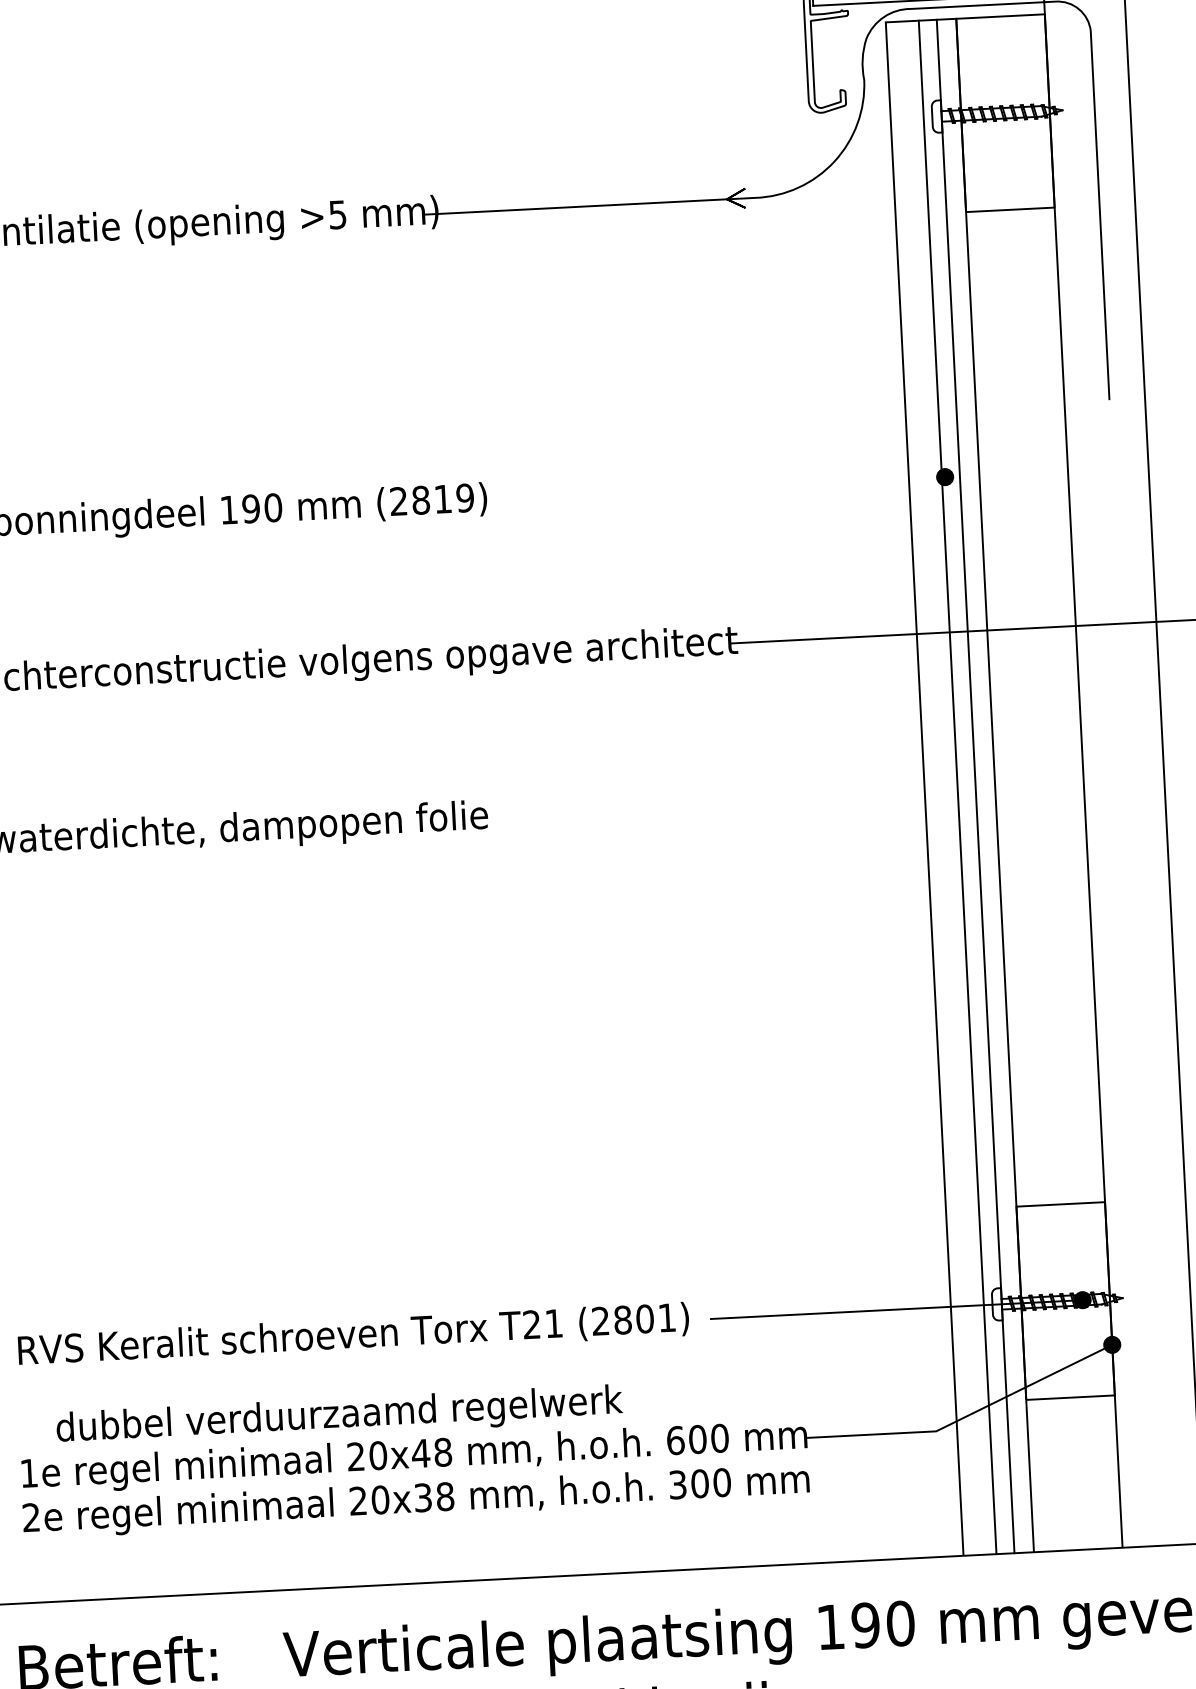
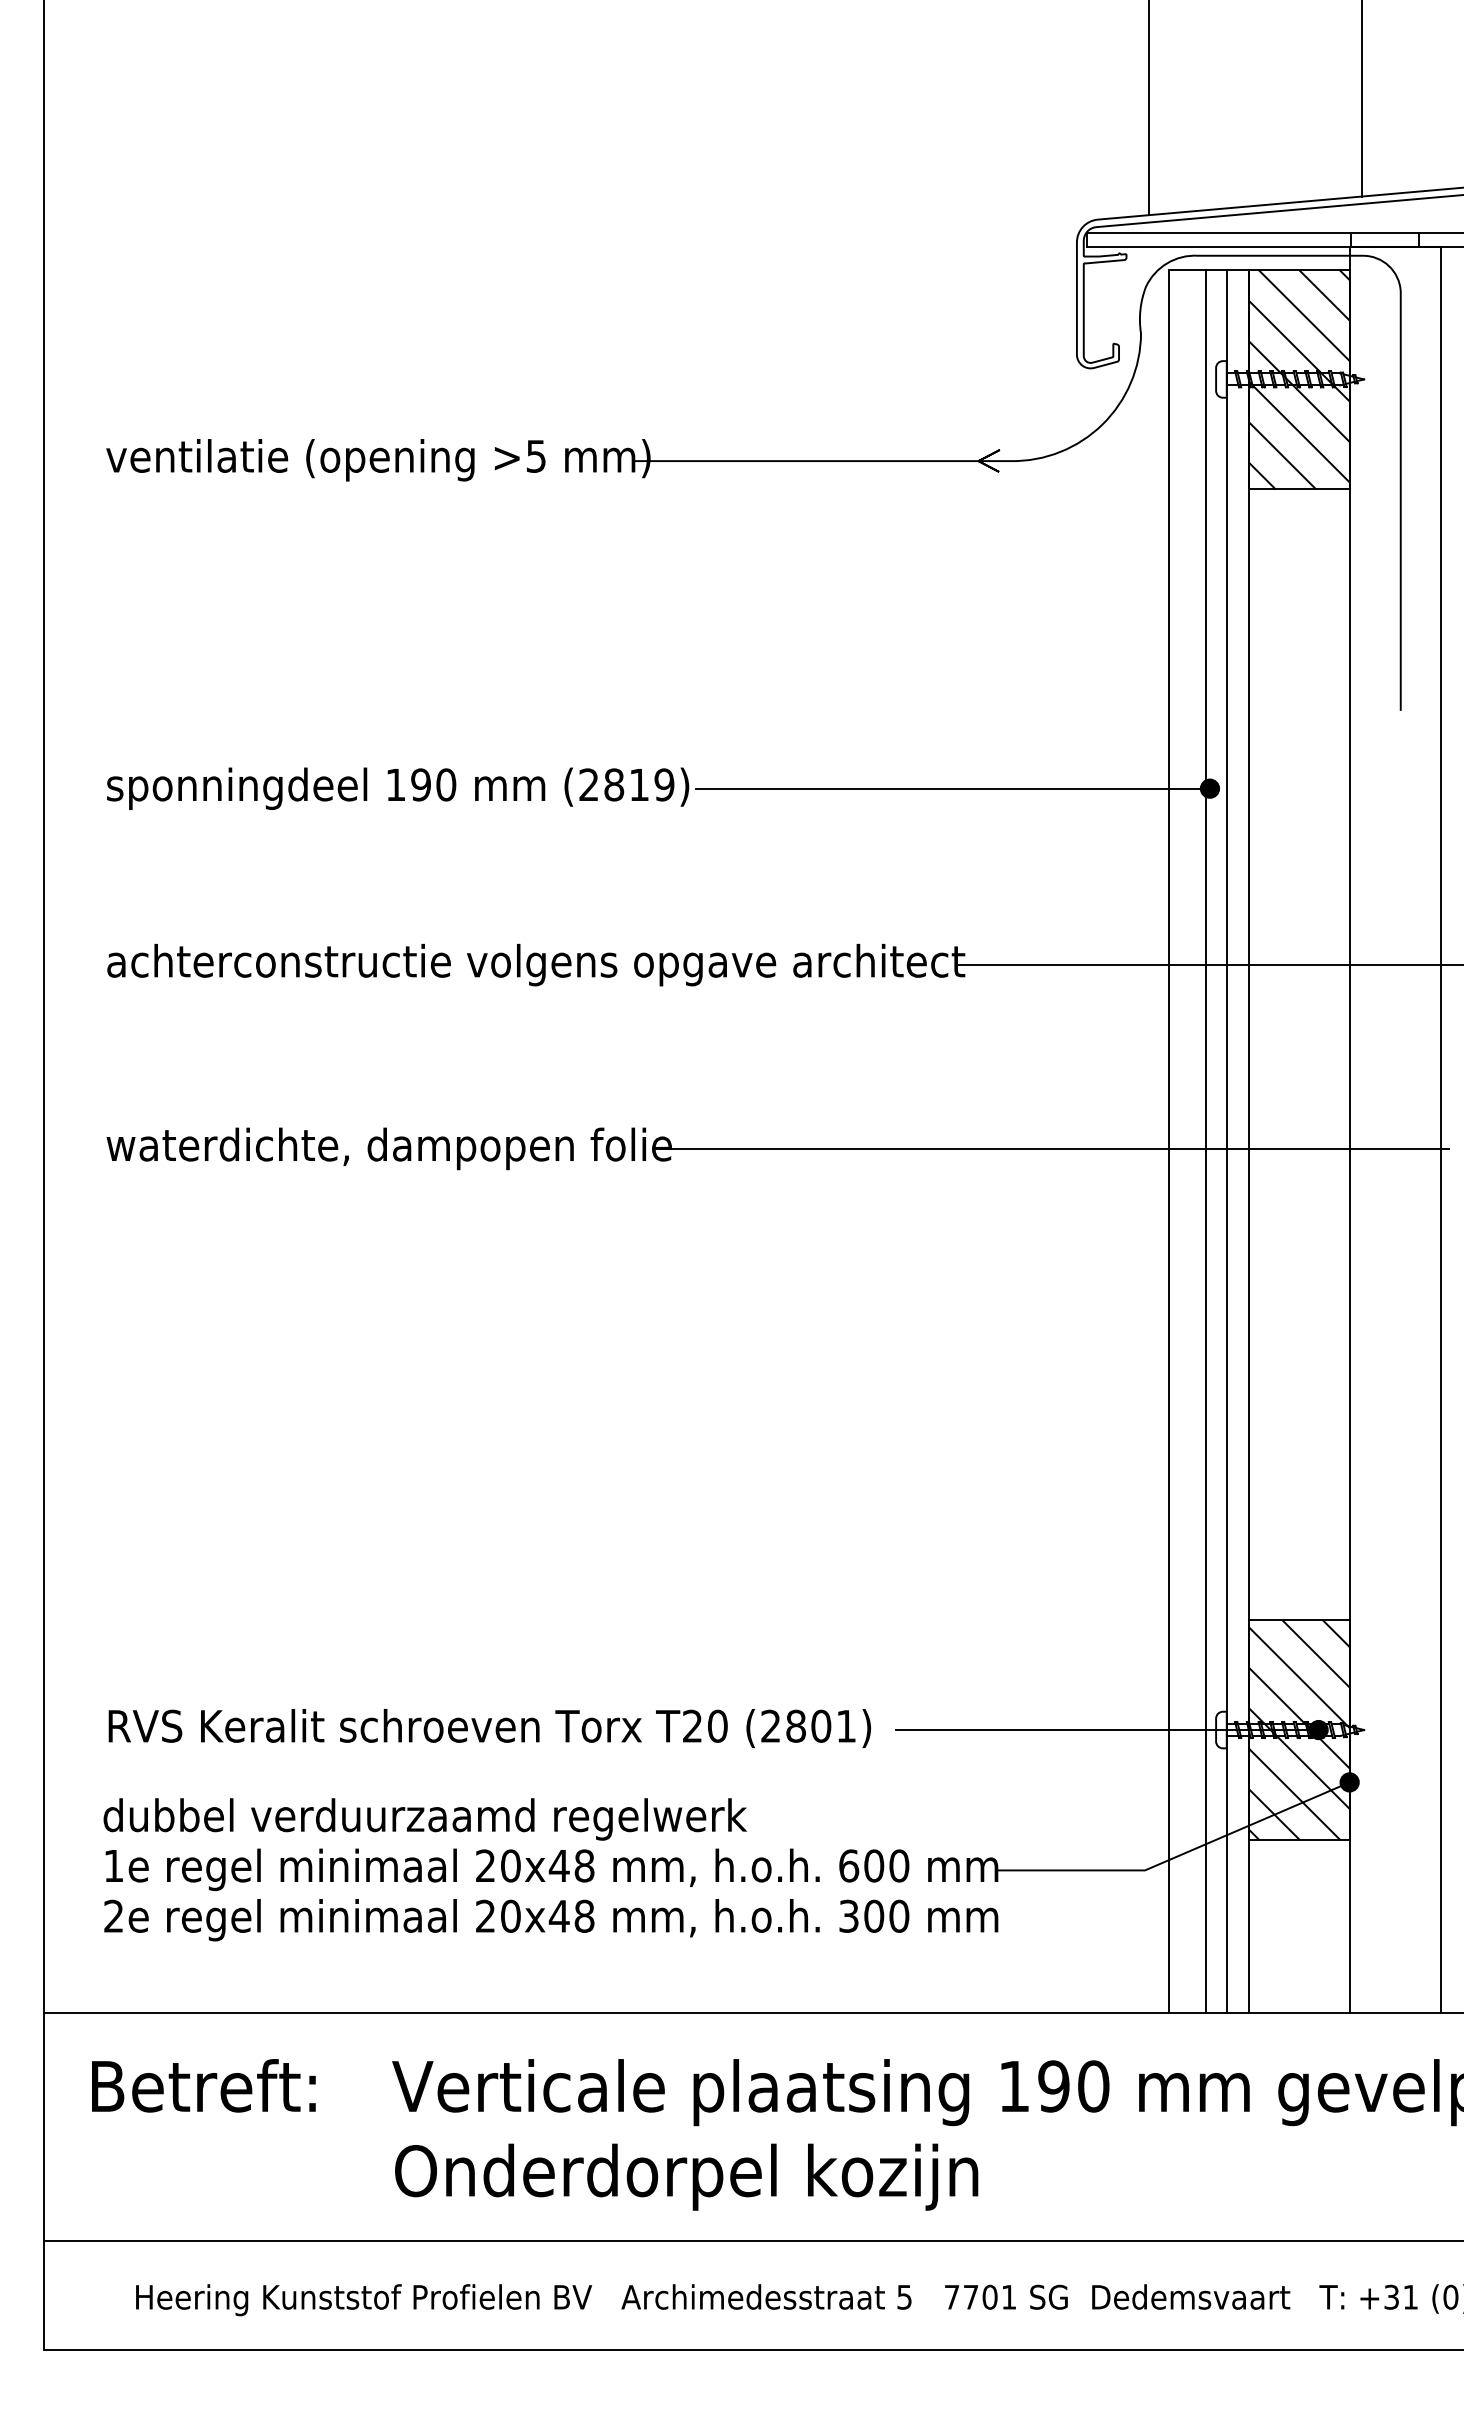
hatch: (1004, 113) -> (1298, 379), added
line: (718, 488) -> (952, 788), added
line: (827, 800) -> (1058, 1148), added
hatch: (1064, 1300) -> (1298, 1729), added
text: (553, 1322) -> (717, 1725), T21 -> T20
text: (338, 1416) -> (424, 1819), moved
text: (422, 1497) -> (558, 1915), 20x38 -> 20x48

